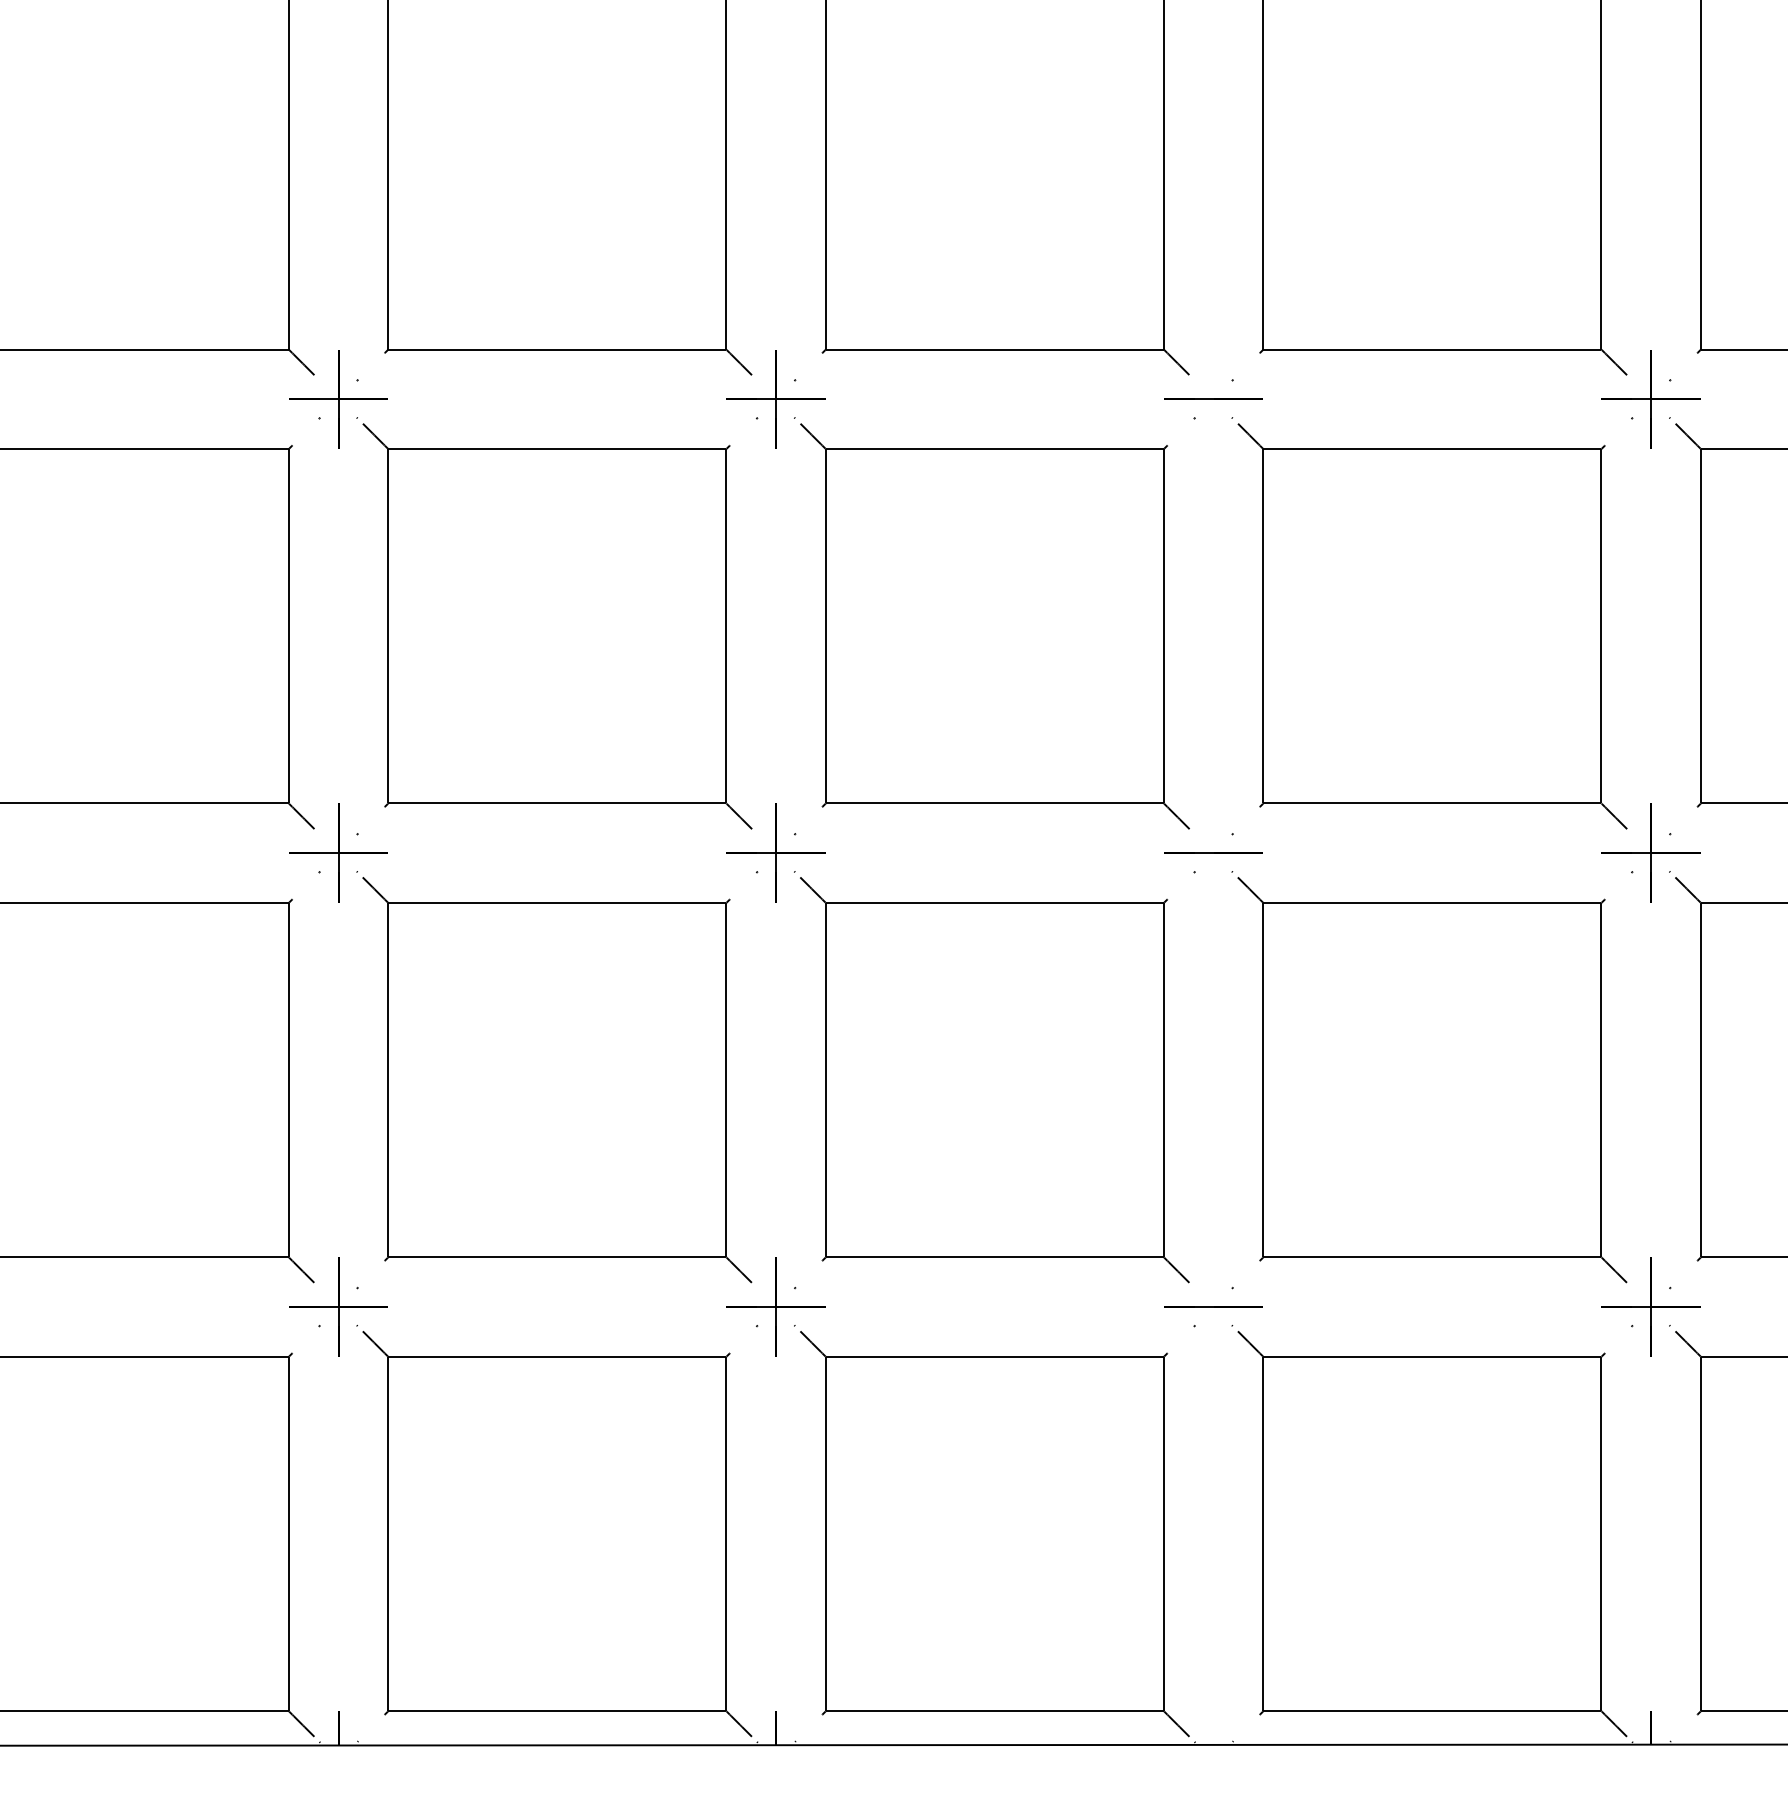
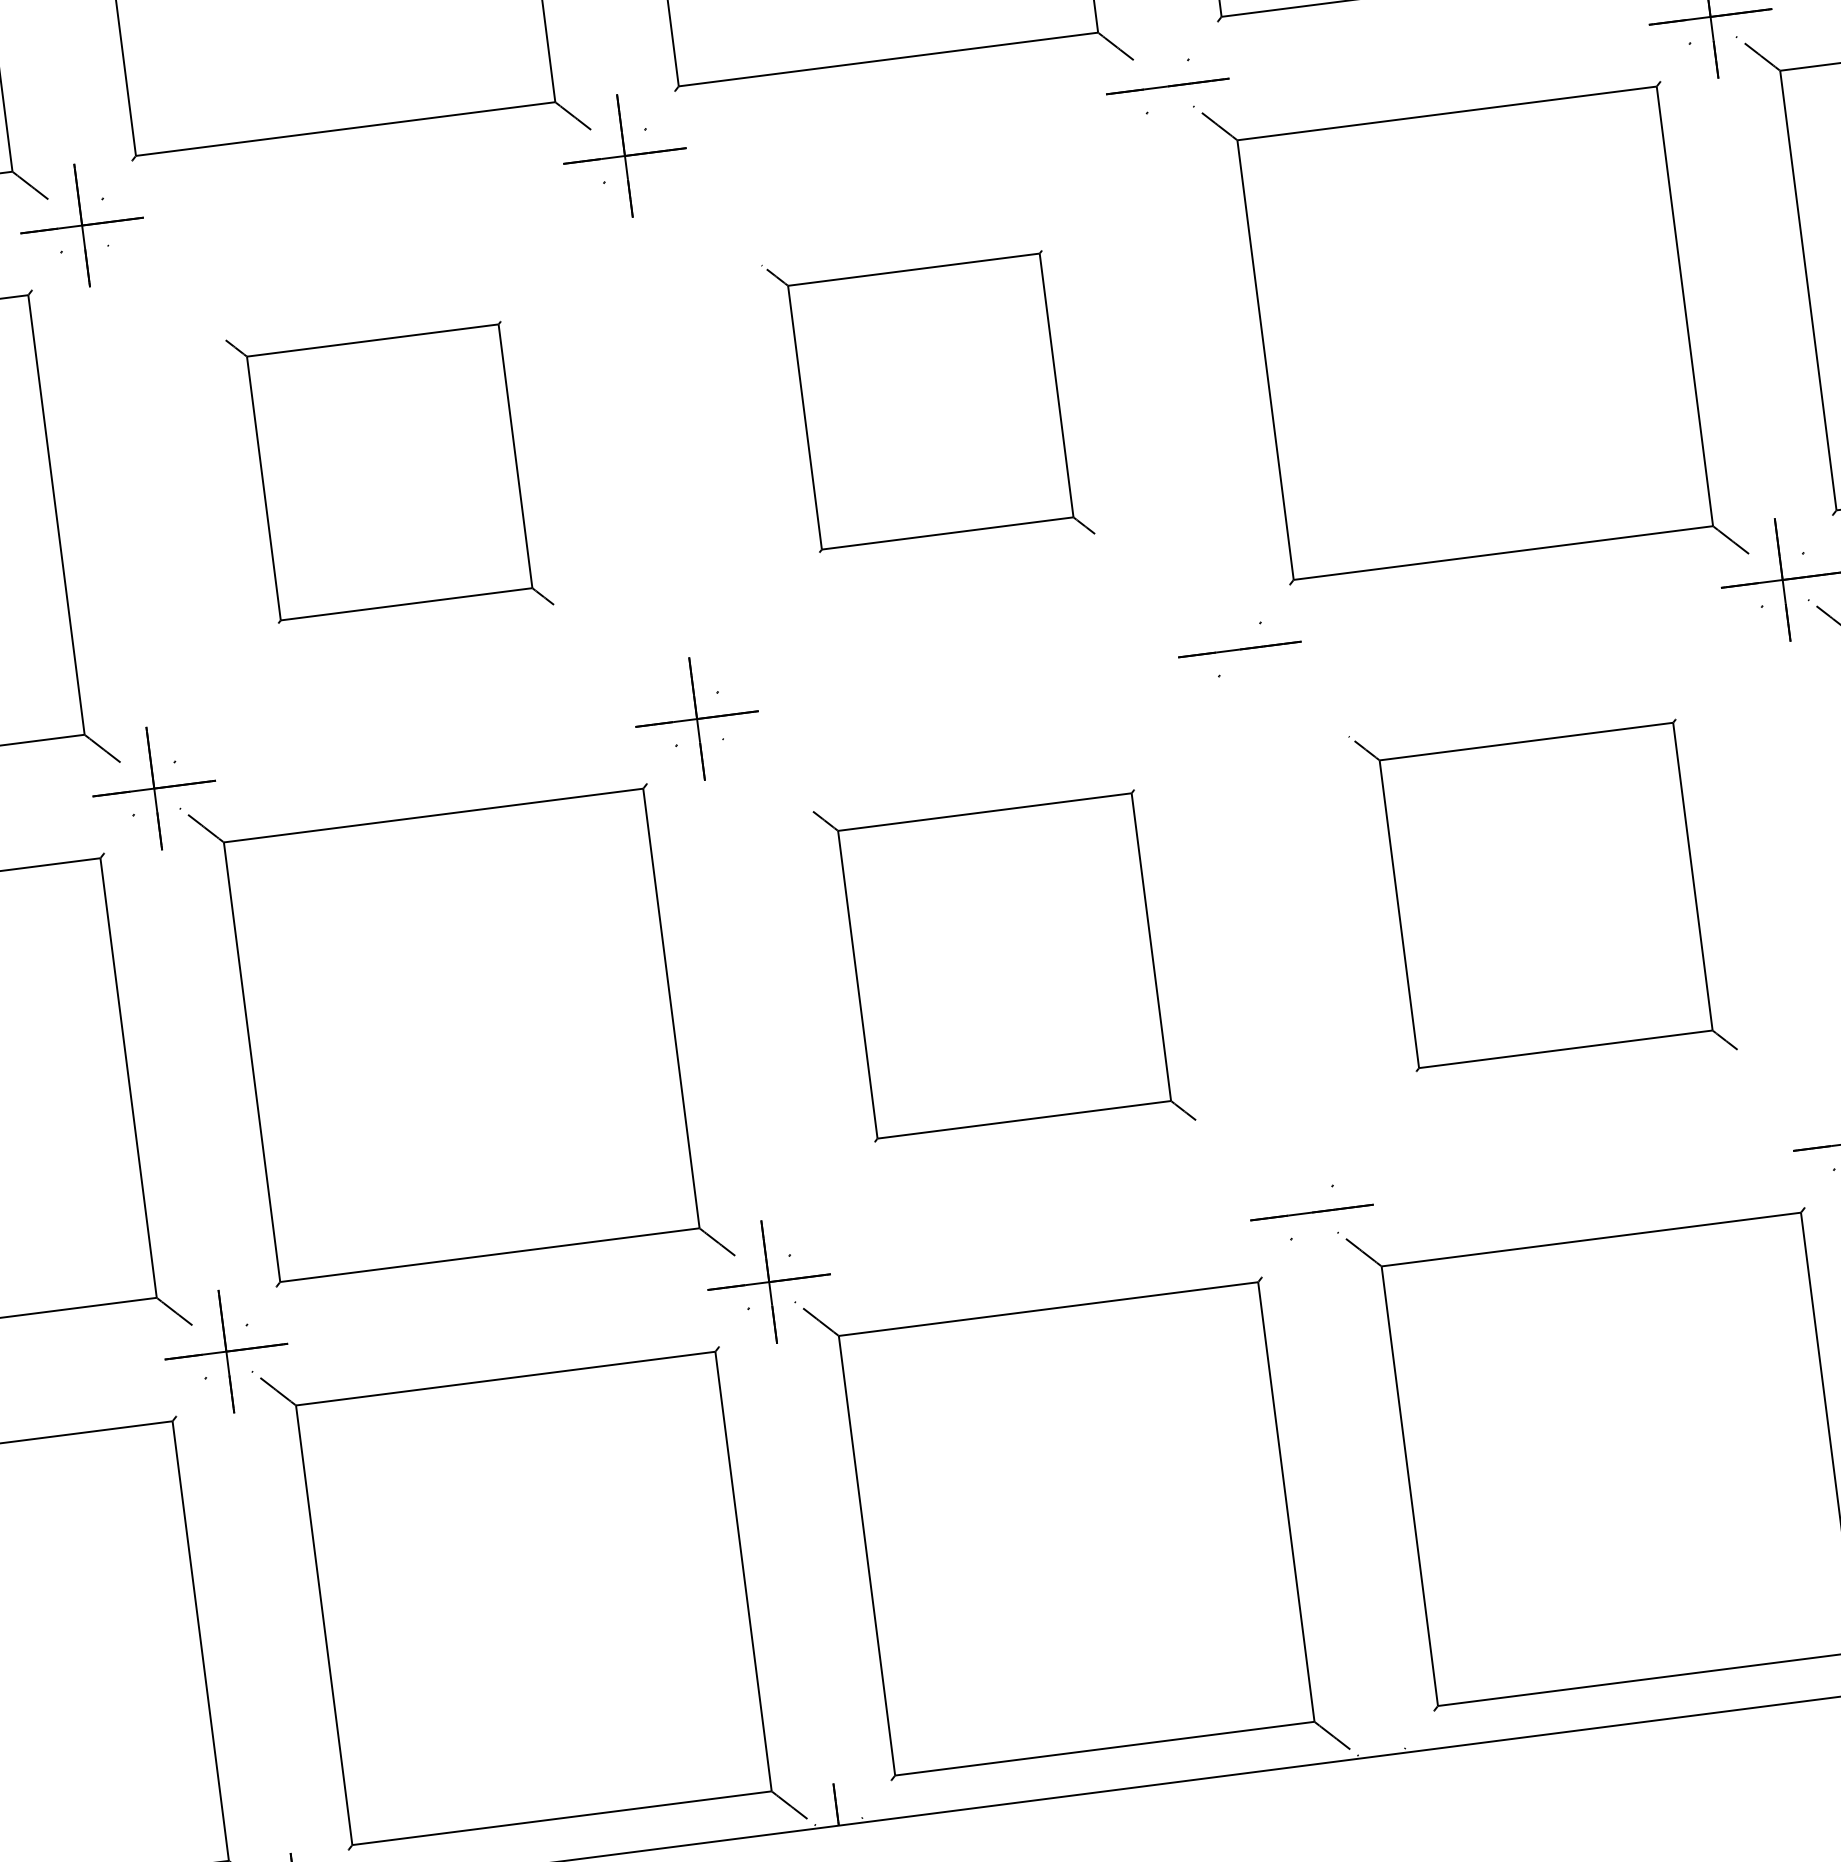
part: (991, 623) -> (927, 399), size x0.6
part: (557, 626) -> (389, 472), size x0.6
part: (1429, 1077) -> (1543, 893), size x0.7
part: (994, 1080) -> (1004, 966), size x0.7

